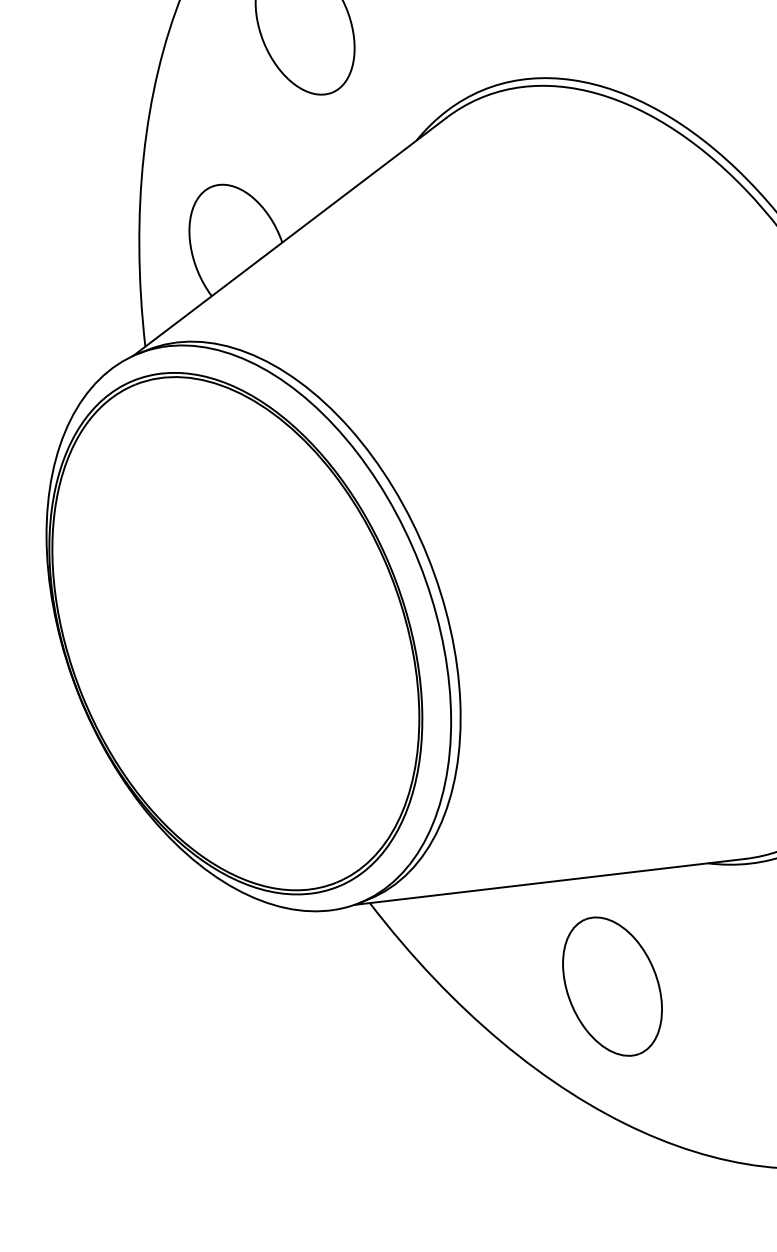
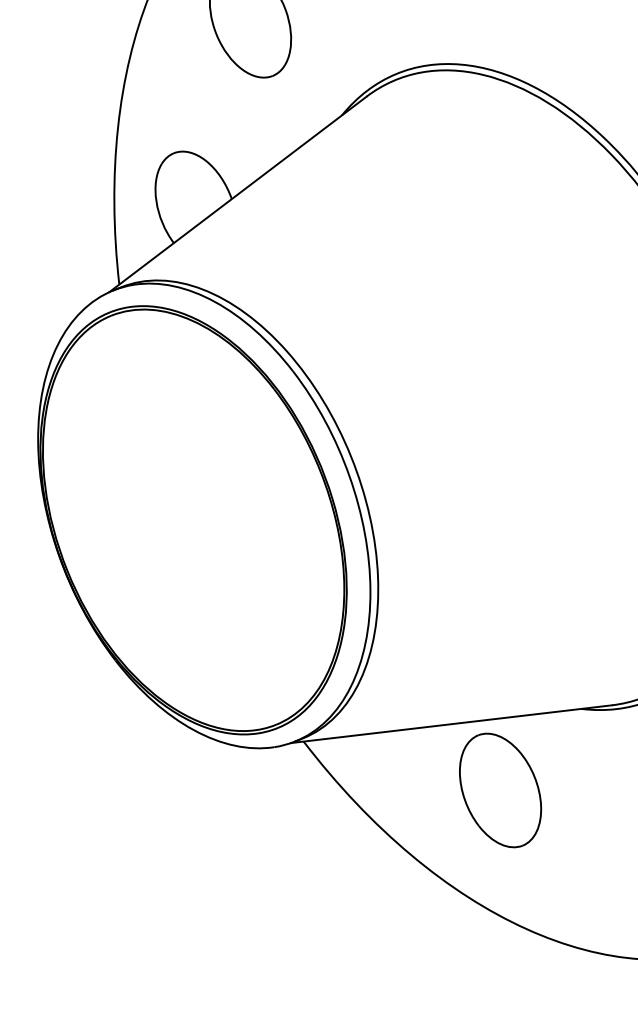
part: (612, 986) -> (500, 790), moved

